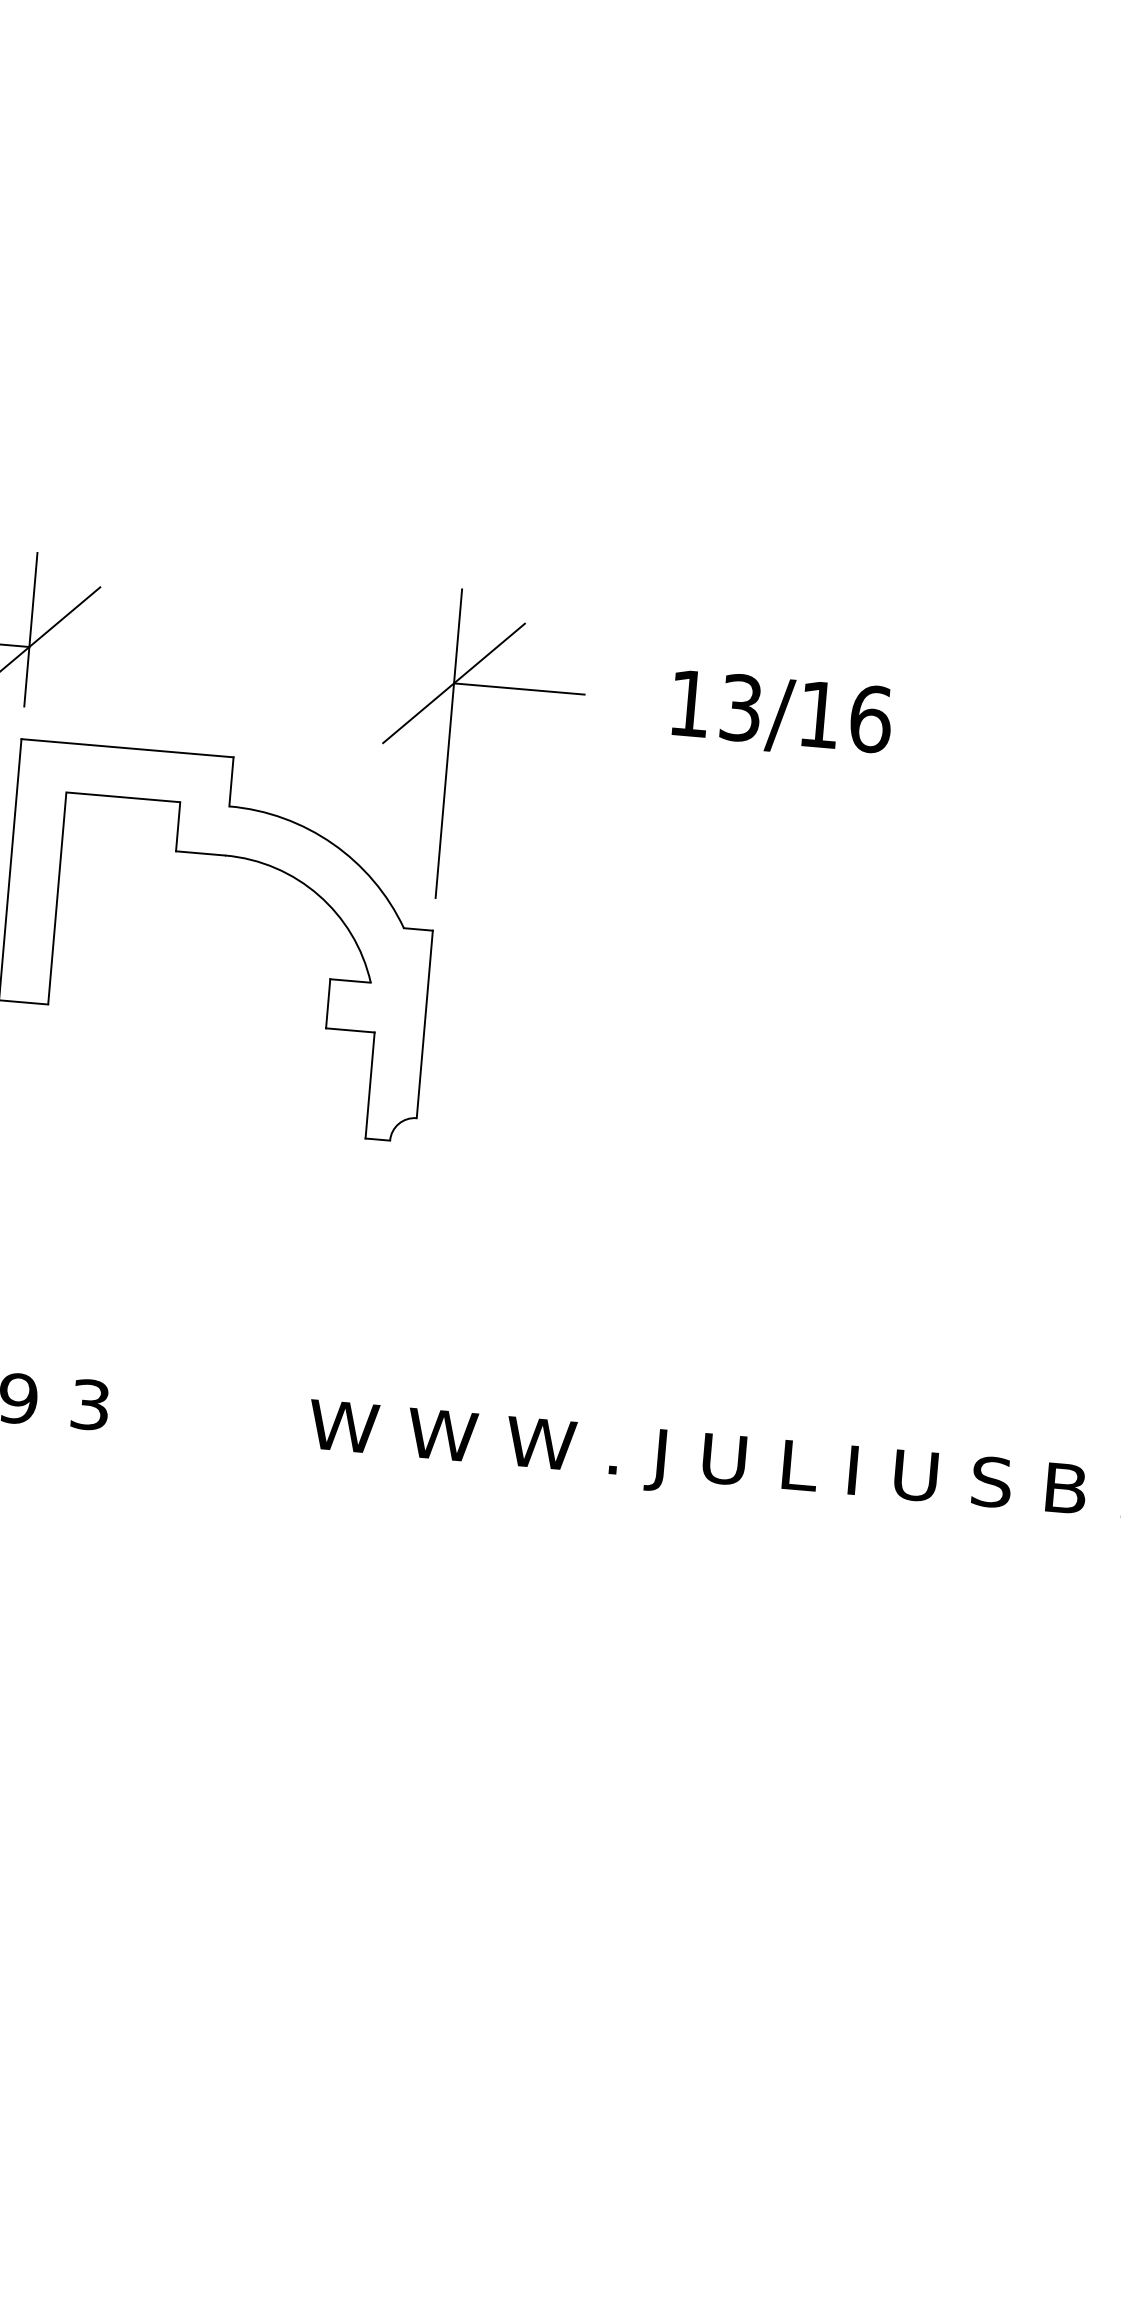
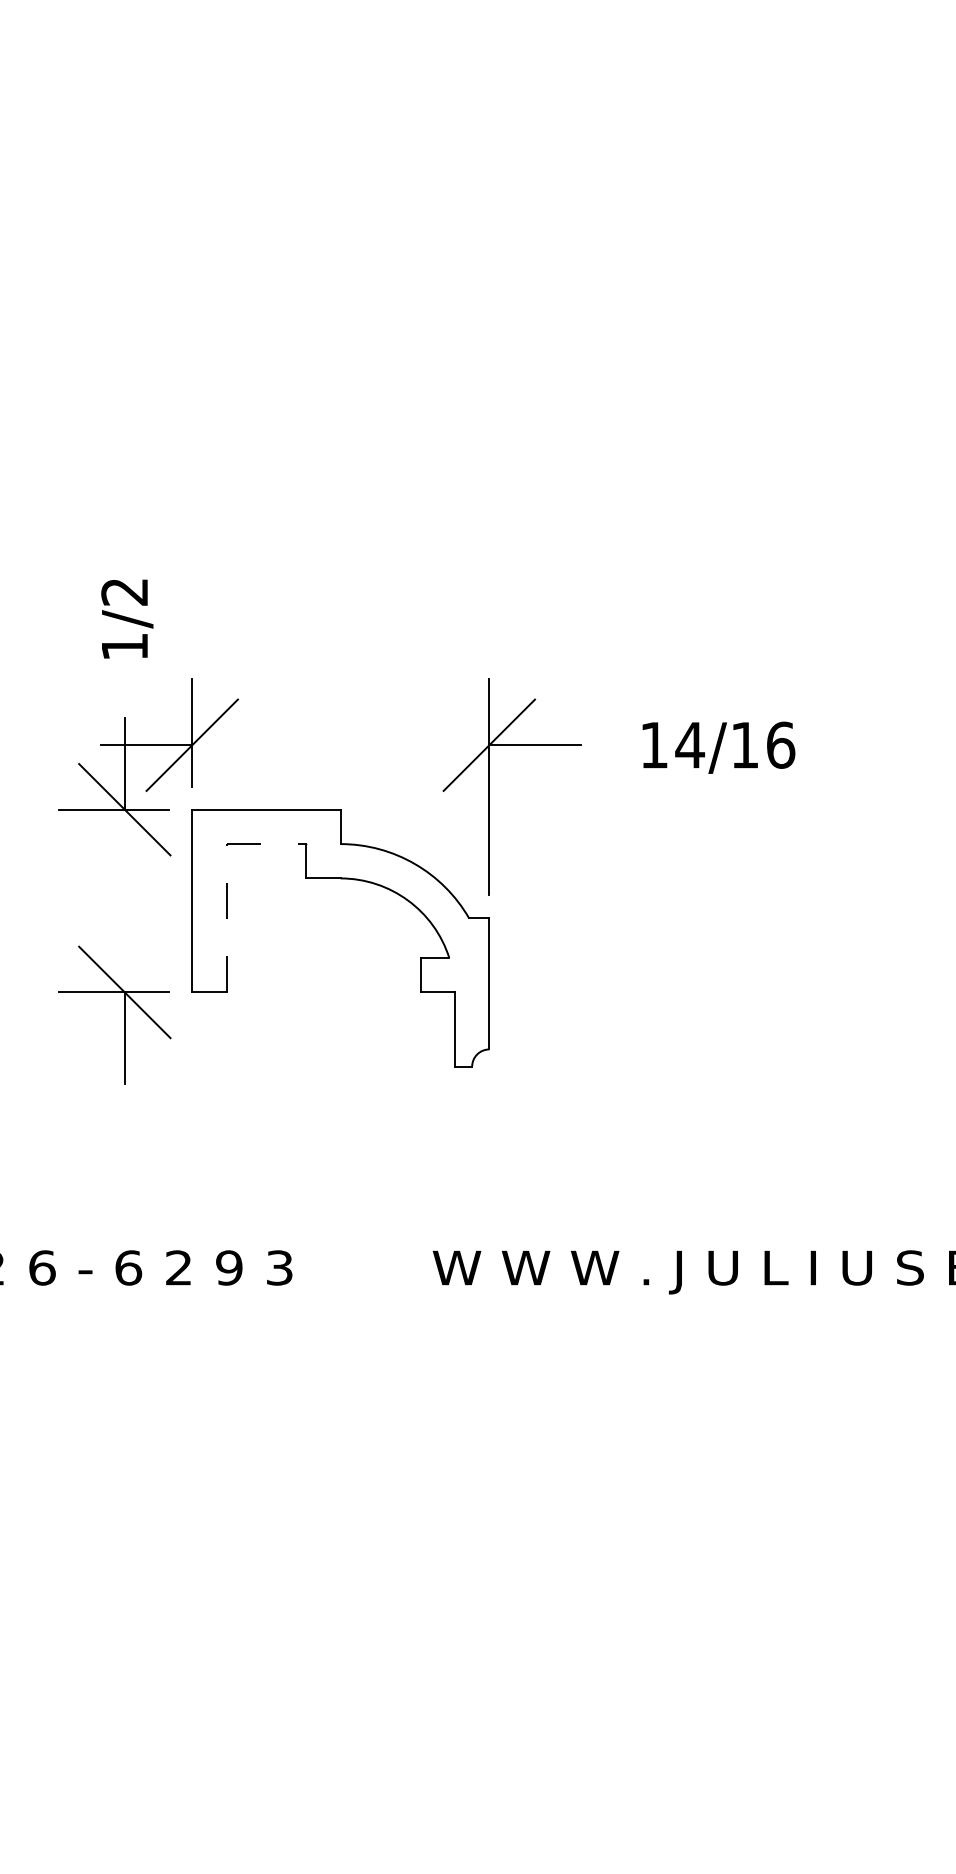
text: (740, 706) -> (689, 744), 13/16 -> 14/16
line: (62, 838) -> (226, 876), solid -> dashed

